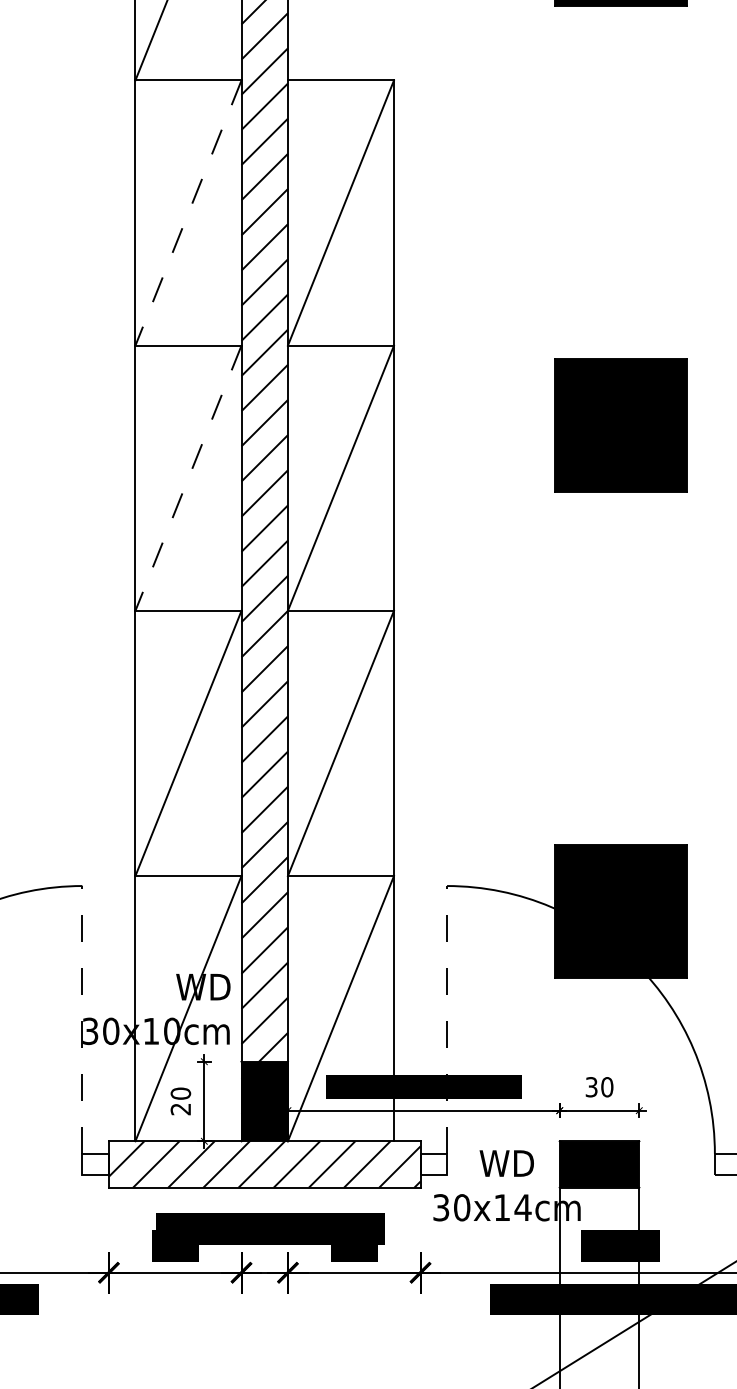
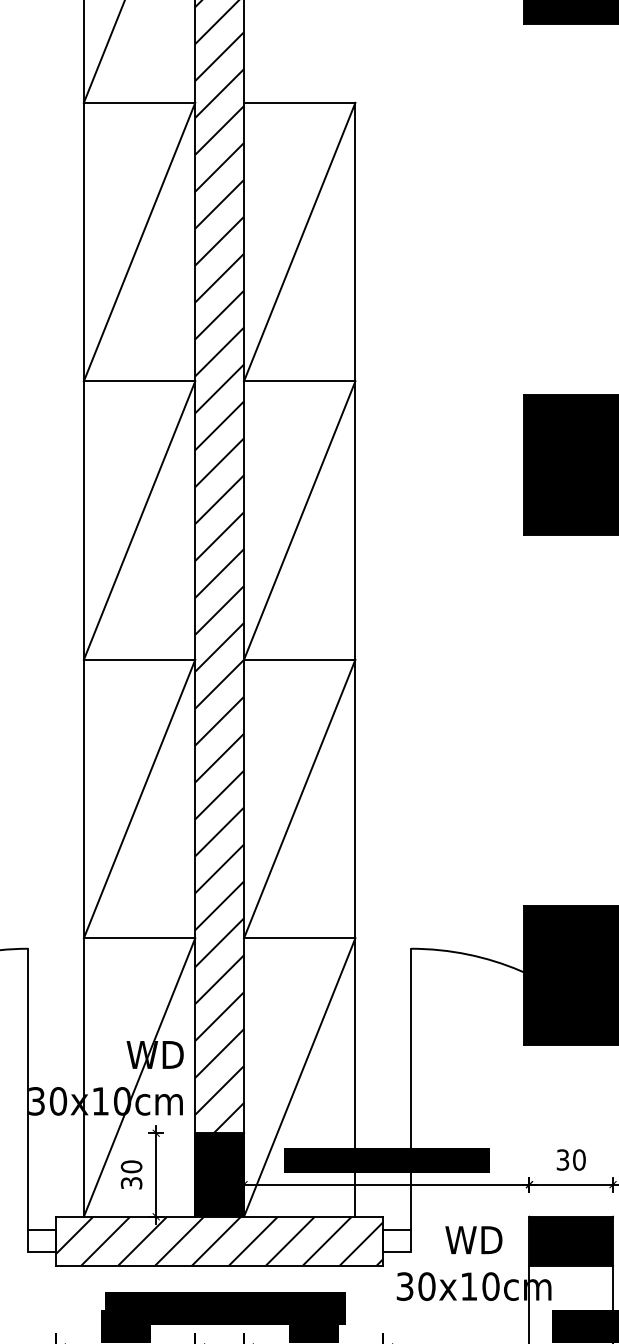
line: (188, 213) -> (139, 242), dashed -> solid
line: (188, 478) -> (139, 520), dashed -> solid
line: (82, 1019) -> (28, 1088), dashed -> solid
line: (447, 1019) -> (411, 1088), dashed -> solid
text: (181, 1109) -> (132, 1183), 20 -> 30
text: (522, 1207) -> (490, 1286), 30x14cm -> 30x10cm

